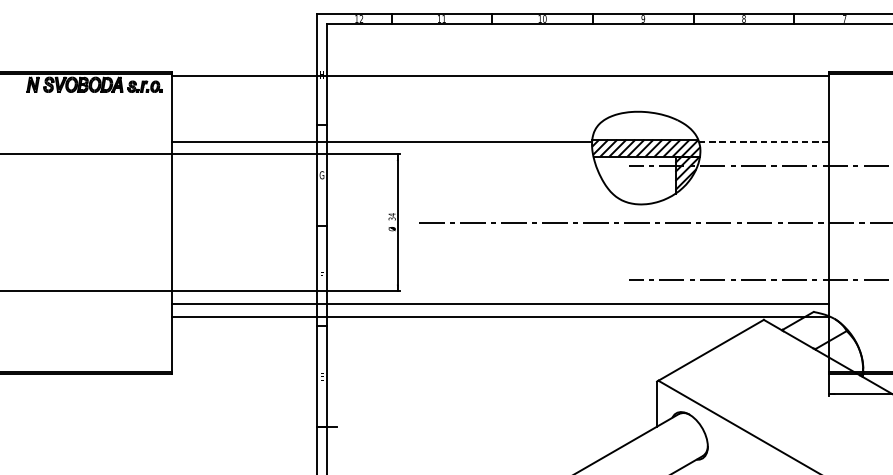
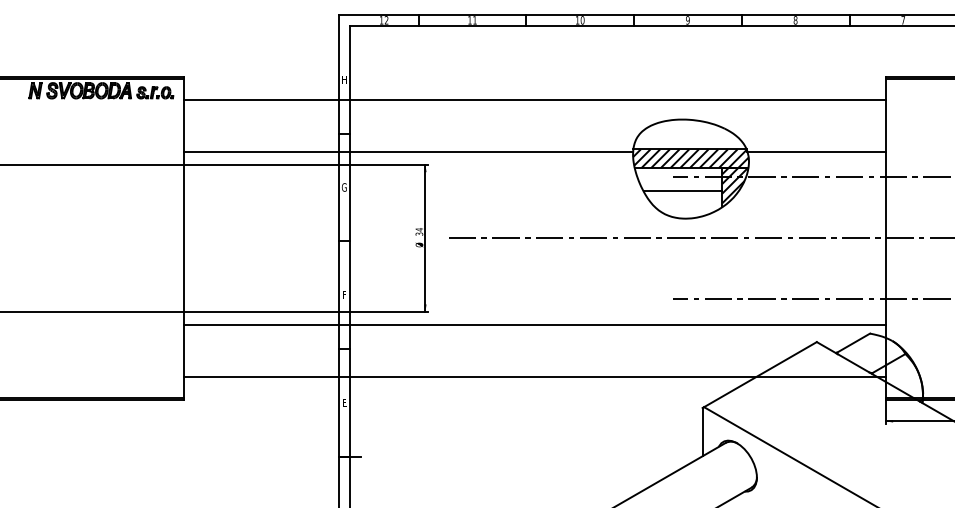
line: (499, 75) -> (534, 99), moved
line: (764, 141) -> (817, 151), dashed -> solid
line: (638, 178) -> (682, 190), added
line: (499, 316) -> (534, 376), moved

